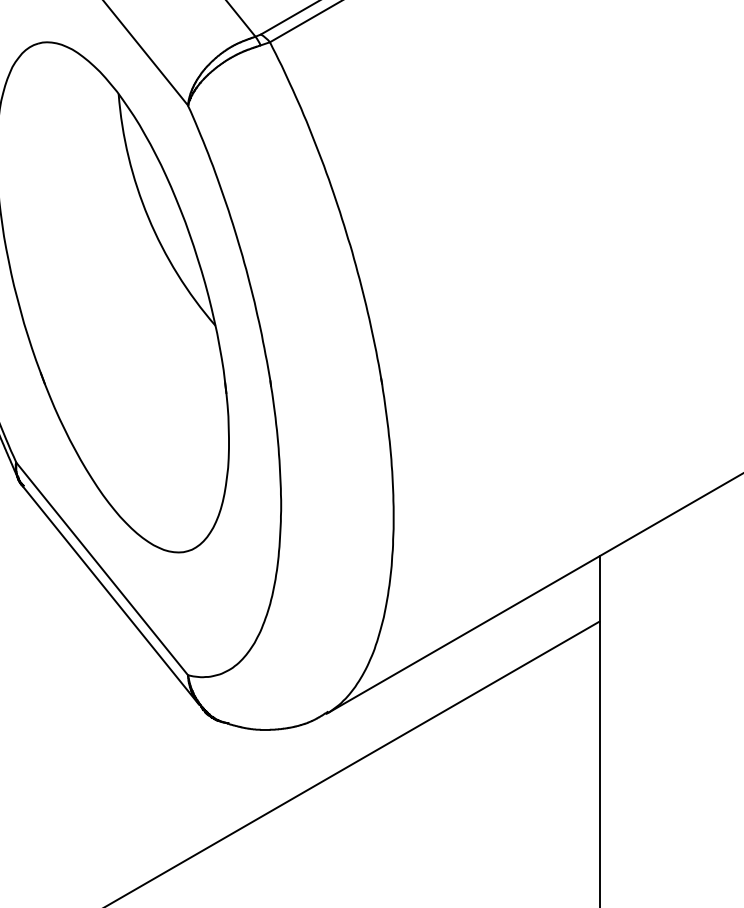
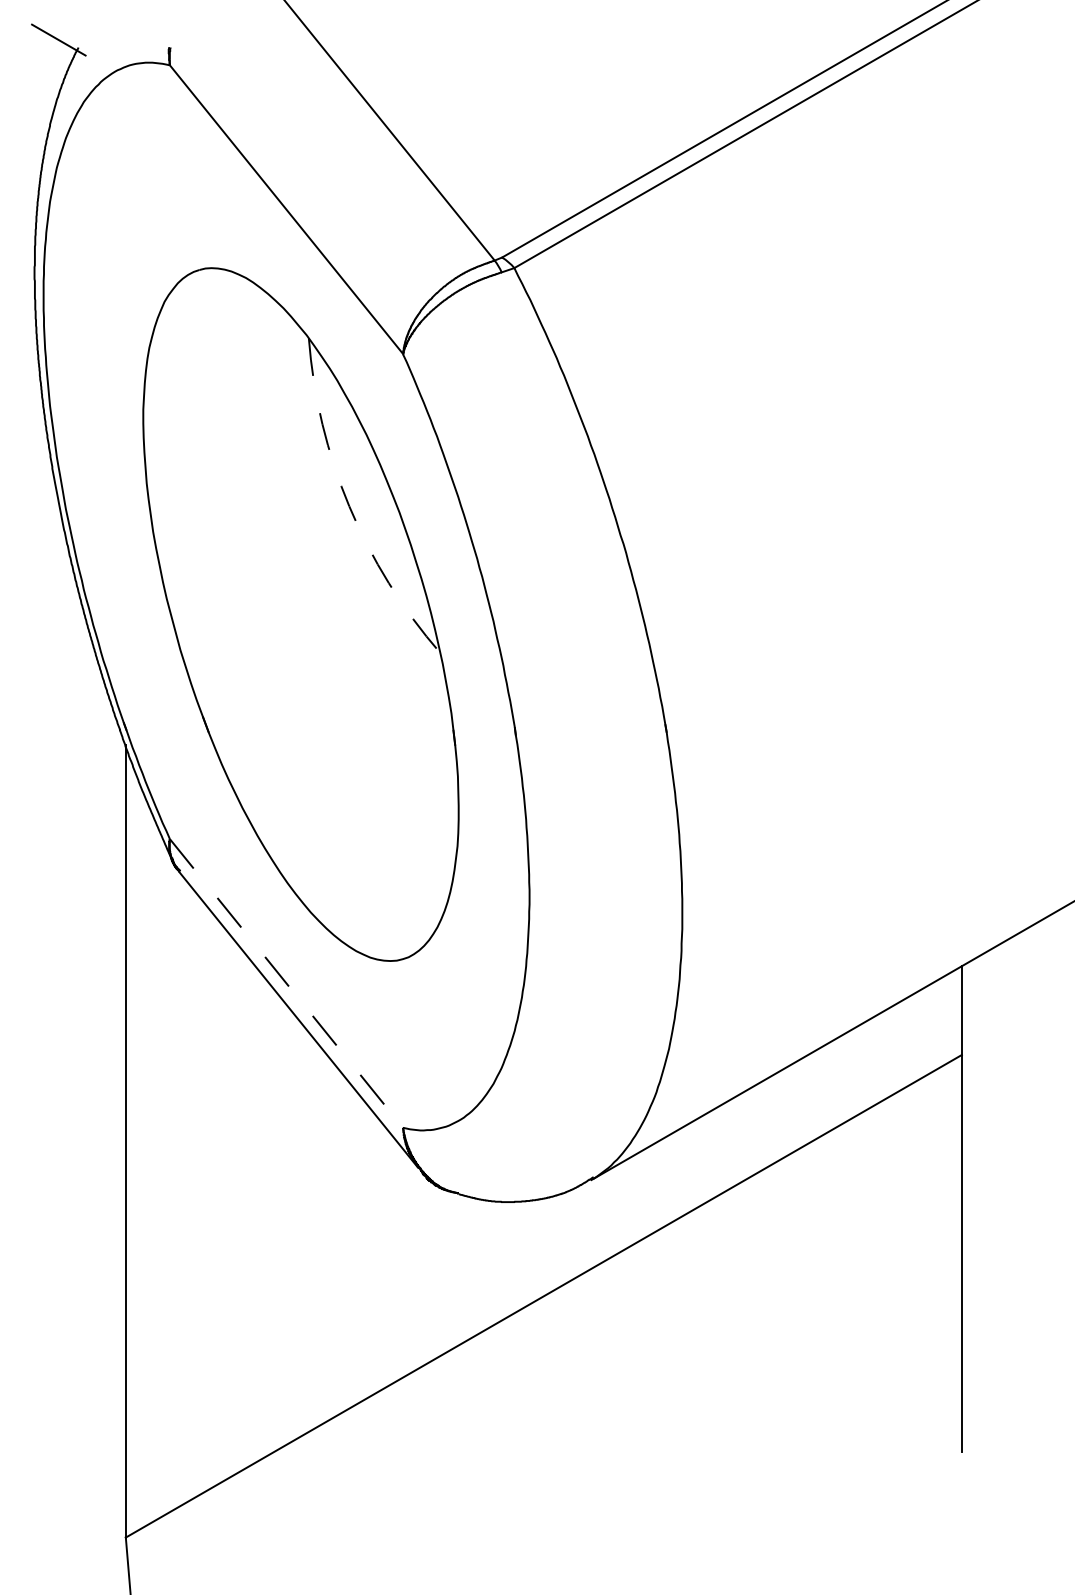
arc: (148, 217) -> (349, 506), solid -> dashed
line: (102, 569) -> (286, 983), solid -> dashed

